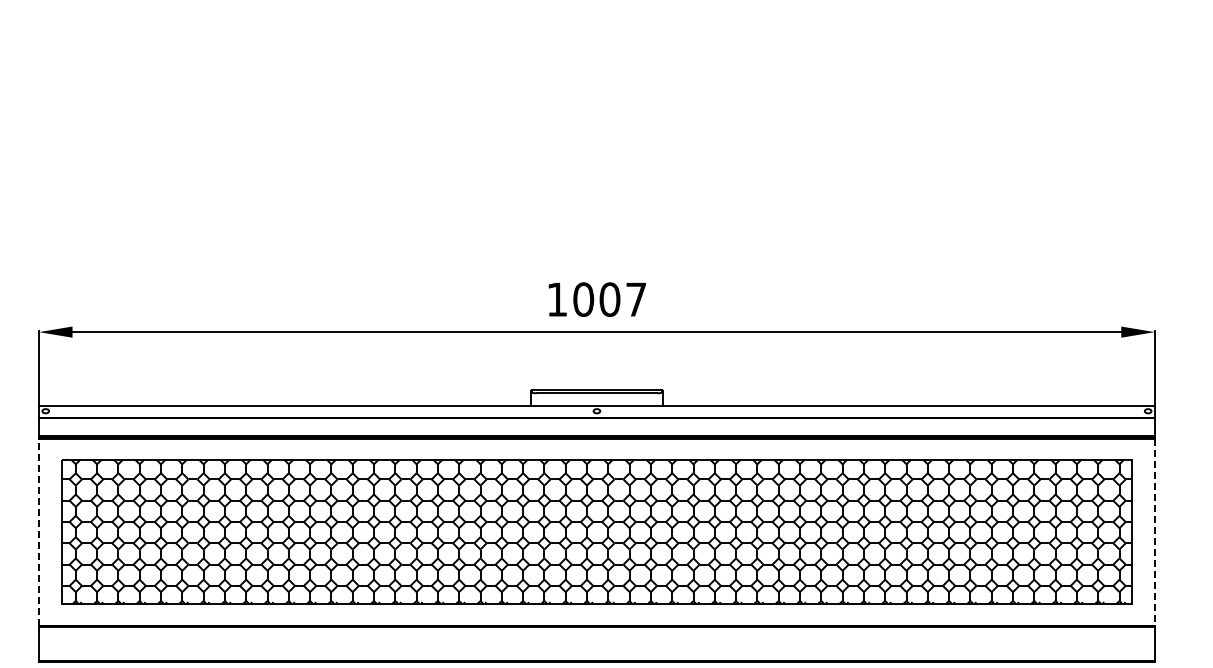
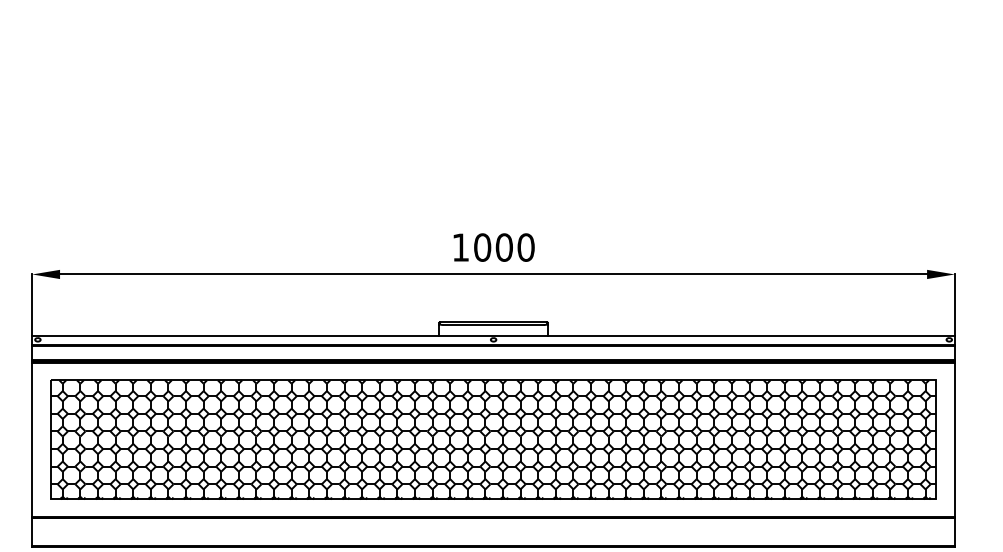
text: (636, 299) -> (526, 247), 1007 -> 1000
line: (39, 531) -> (32, 439), dashed -> solid
line: (1154, 532) -> (954, 440), dashed -> solid

